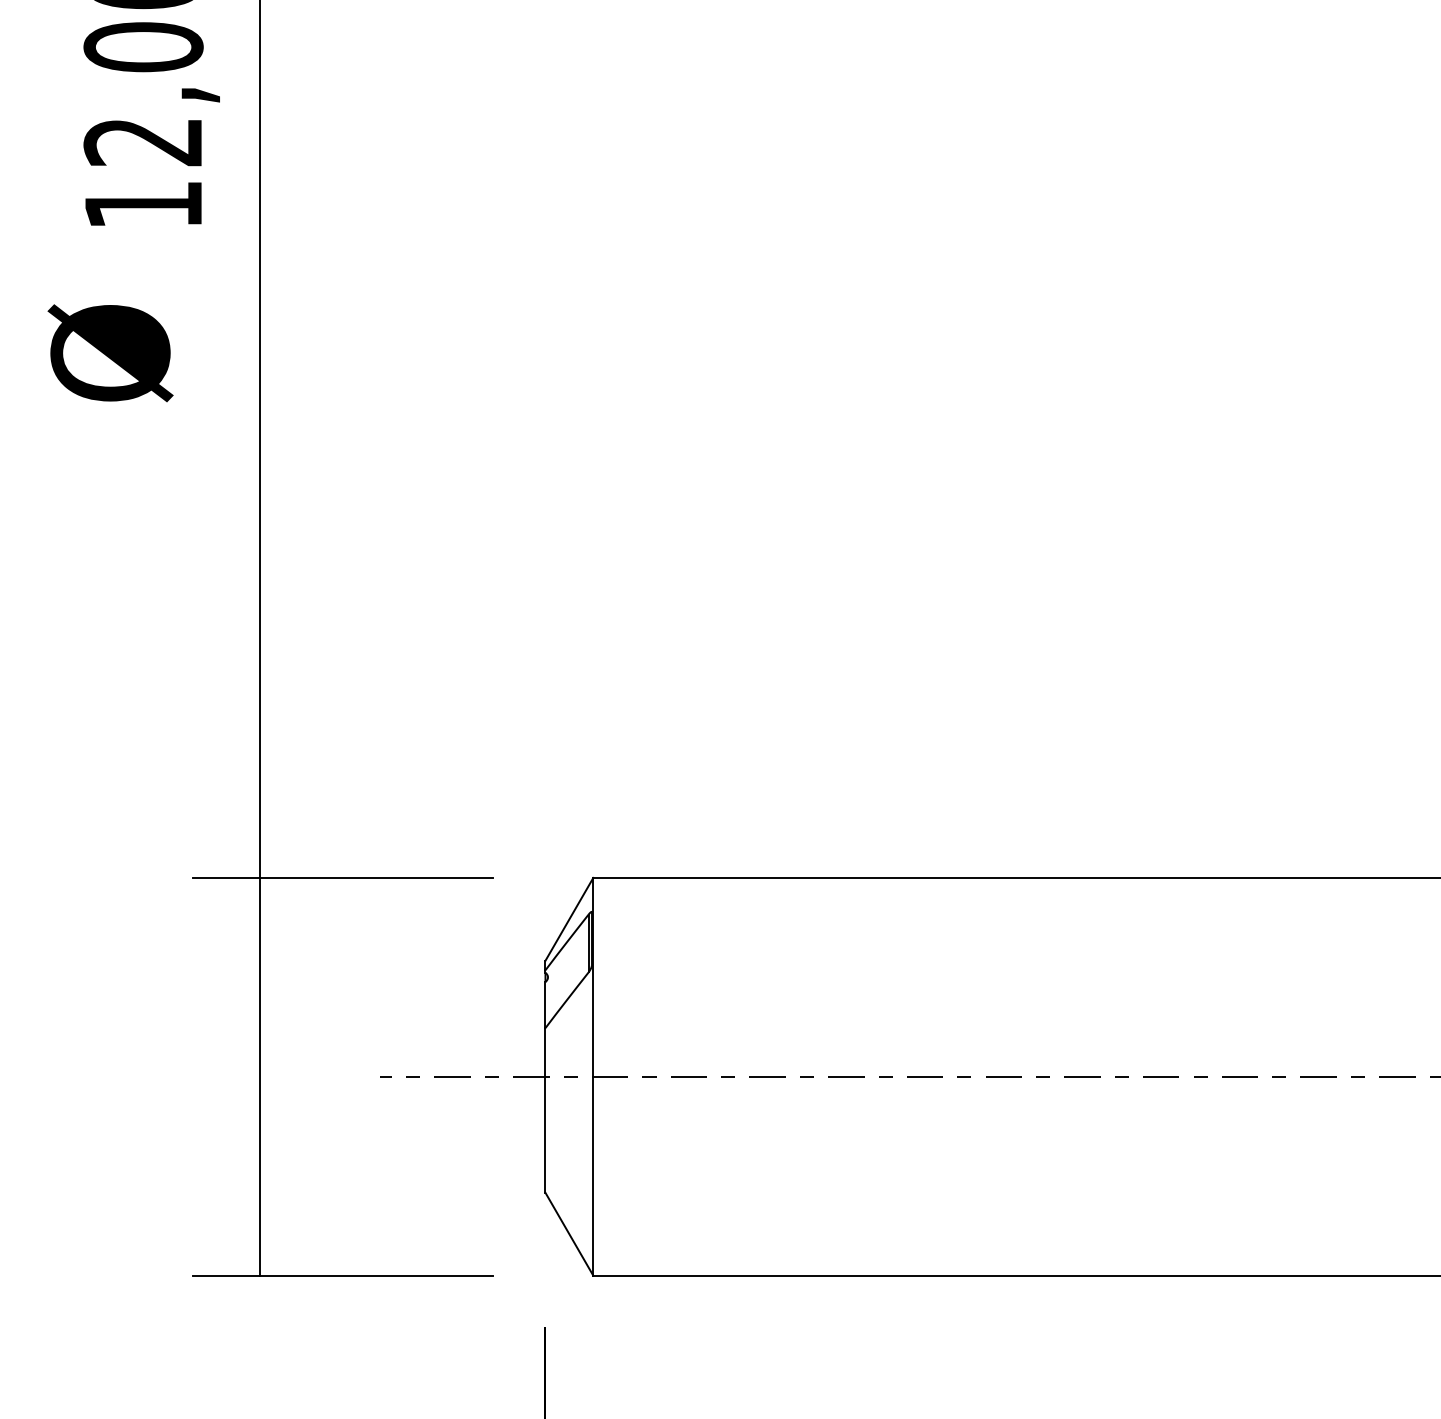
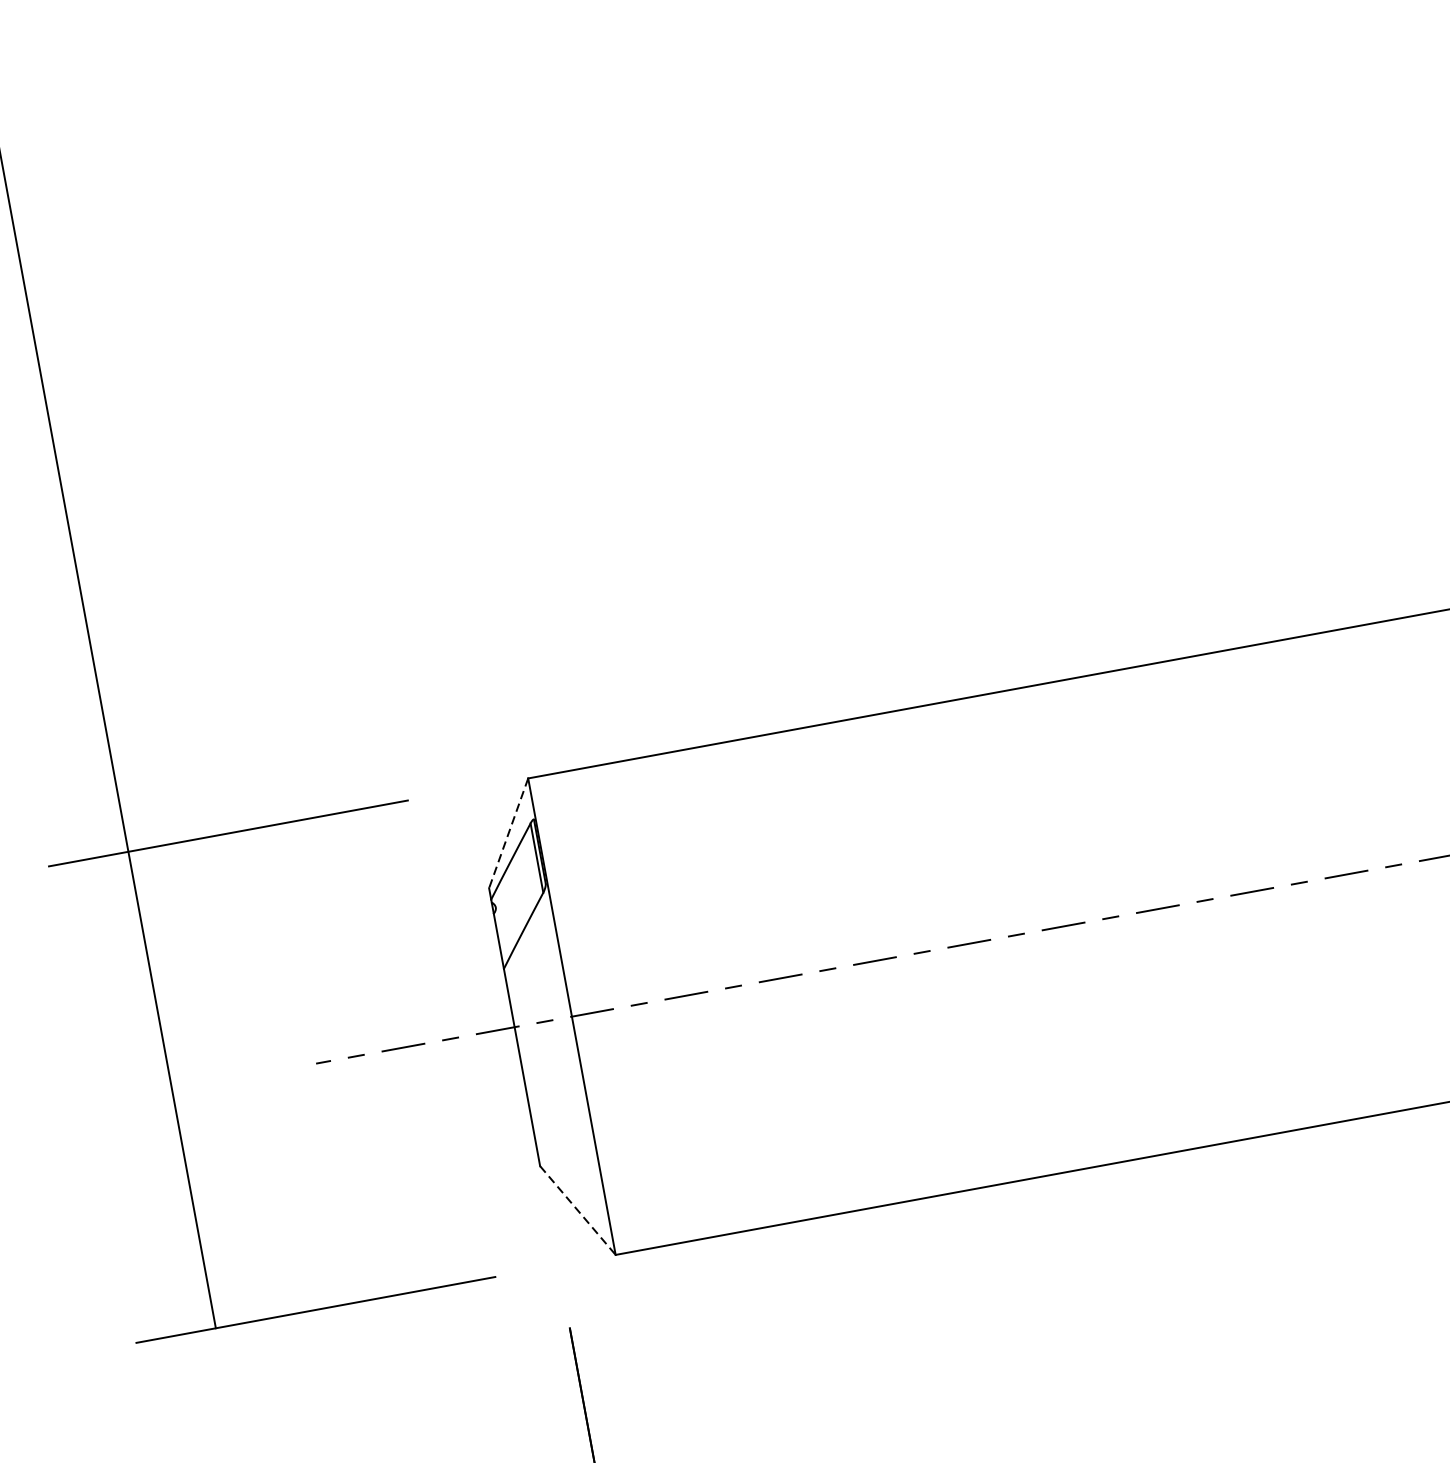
line: (569, 919) -> (508, 833), solid -> dashed
line: (569, 1234) -> (578, 1210), solid -> dashed

